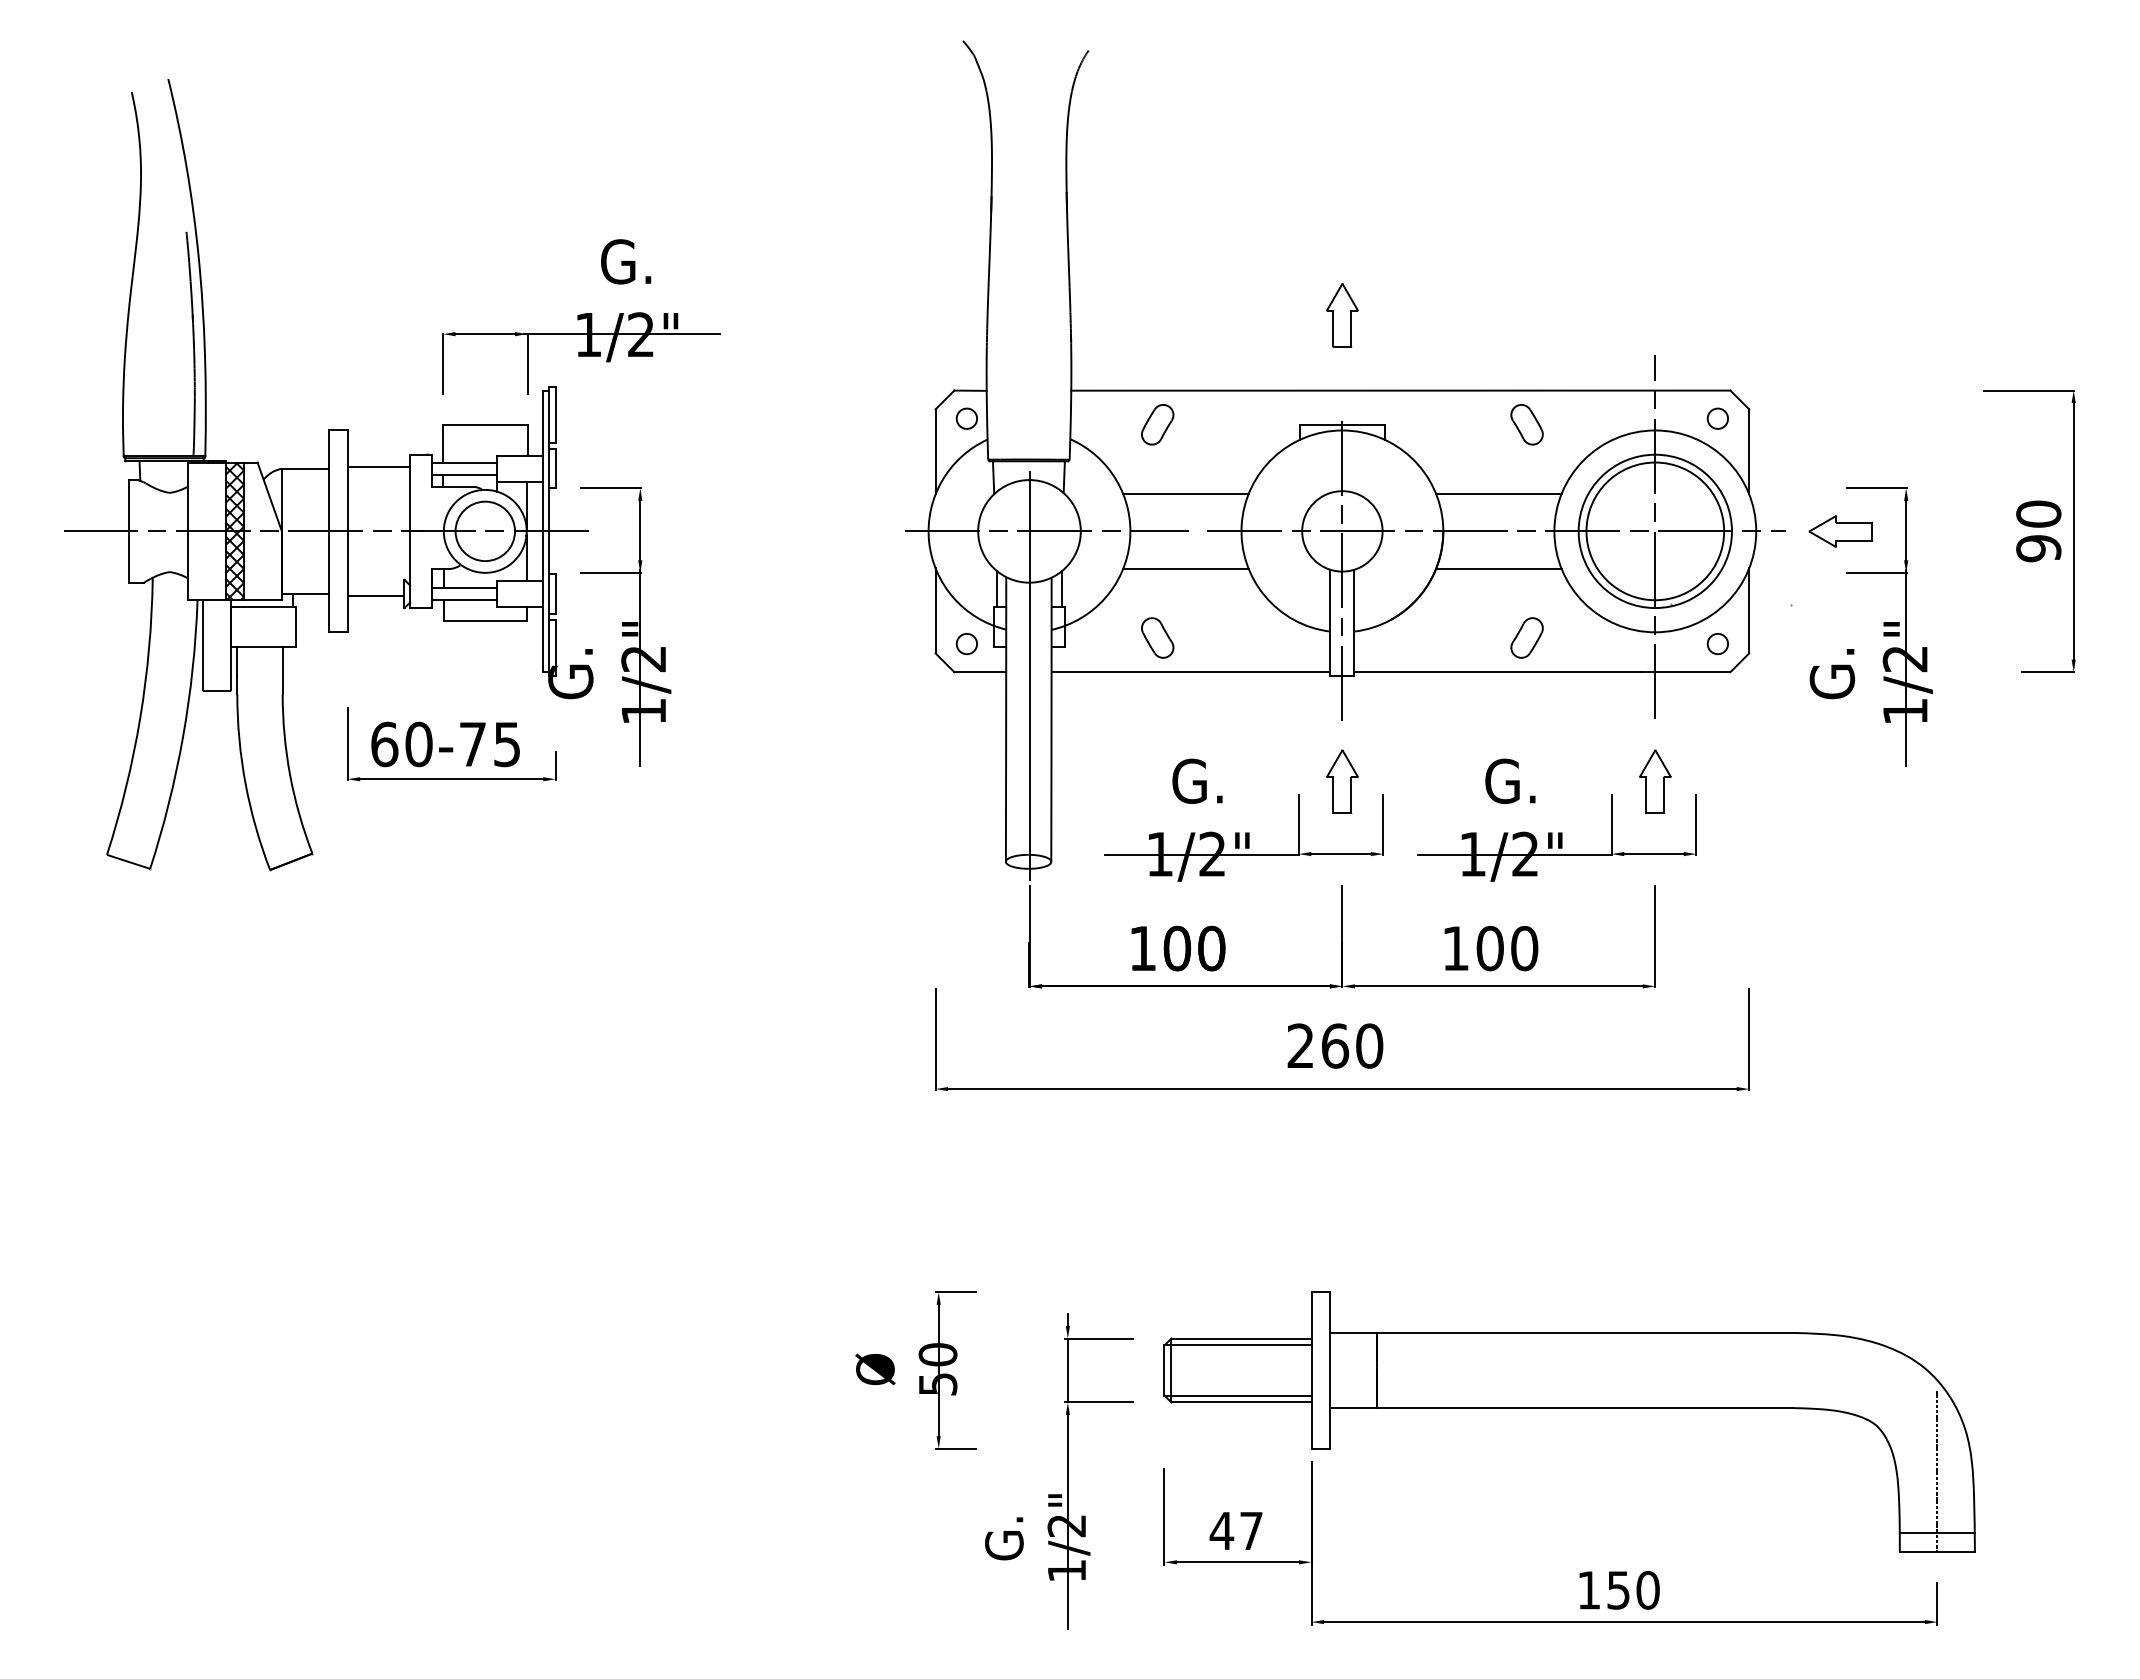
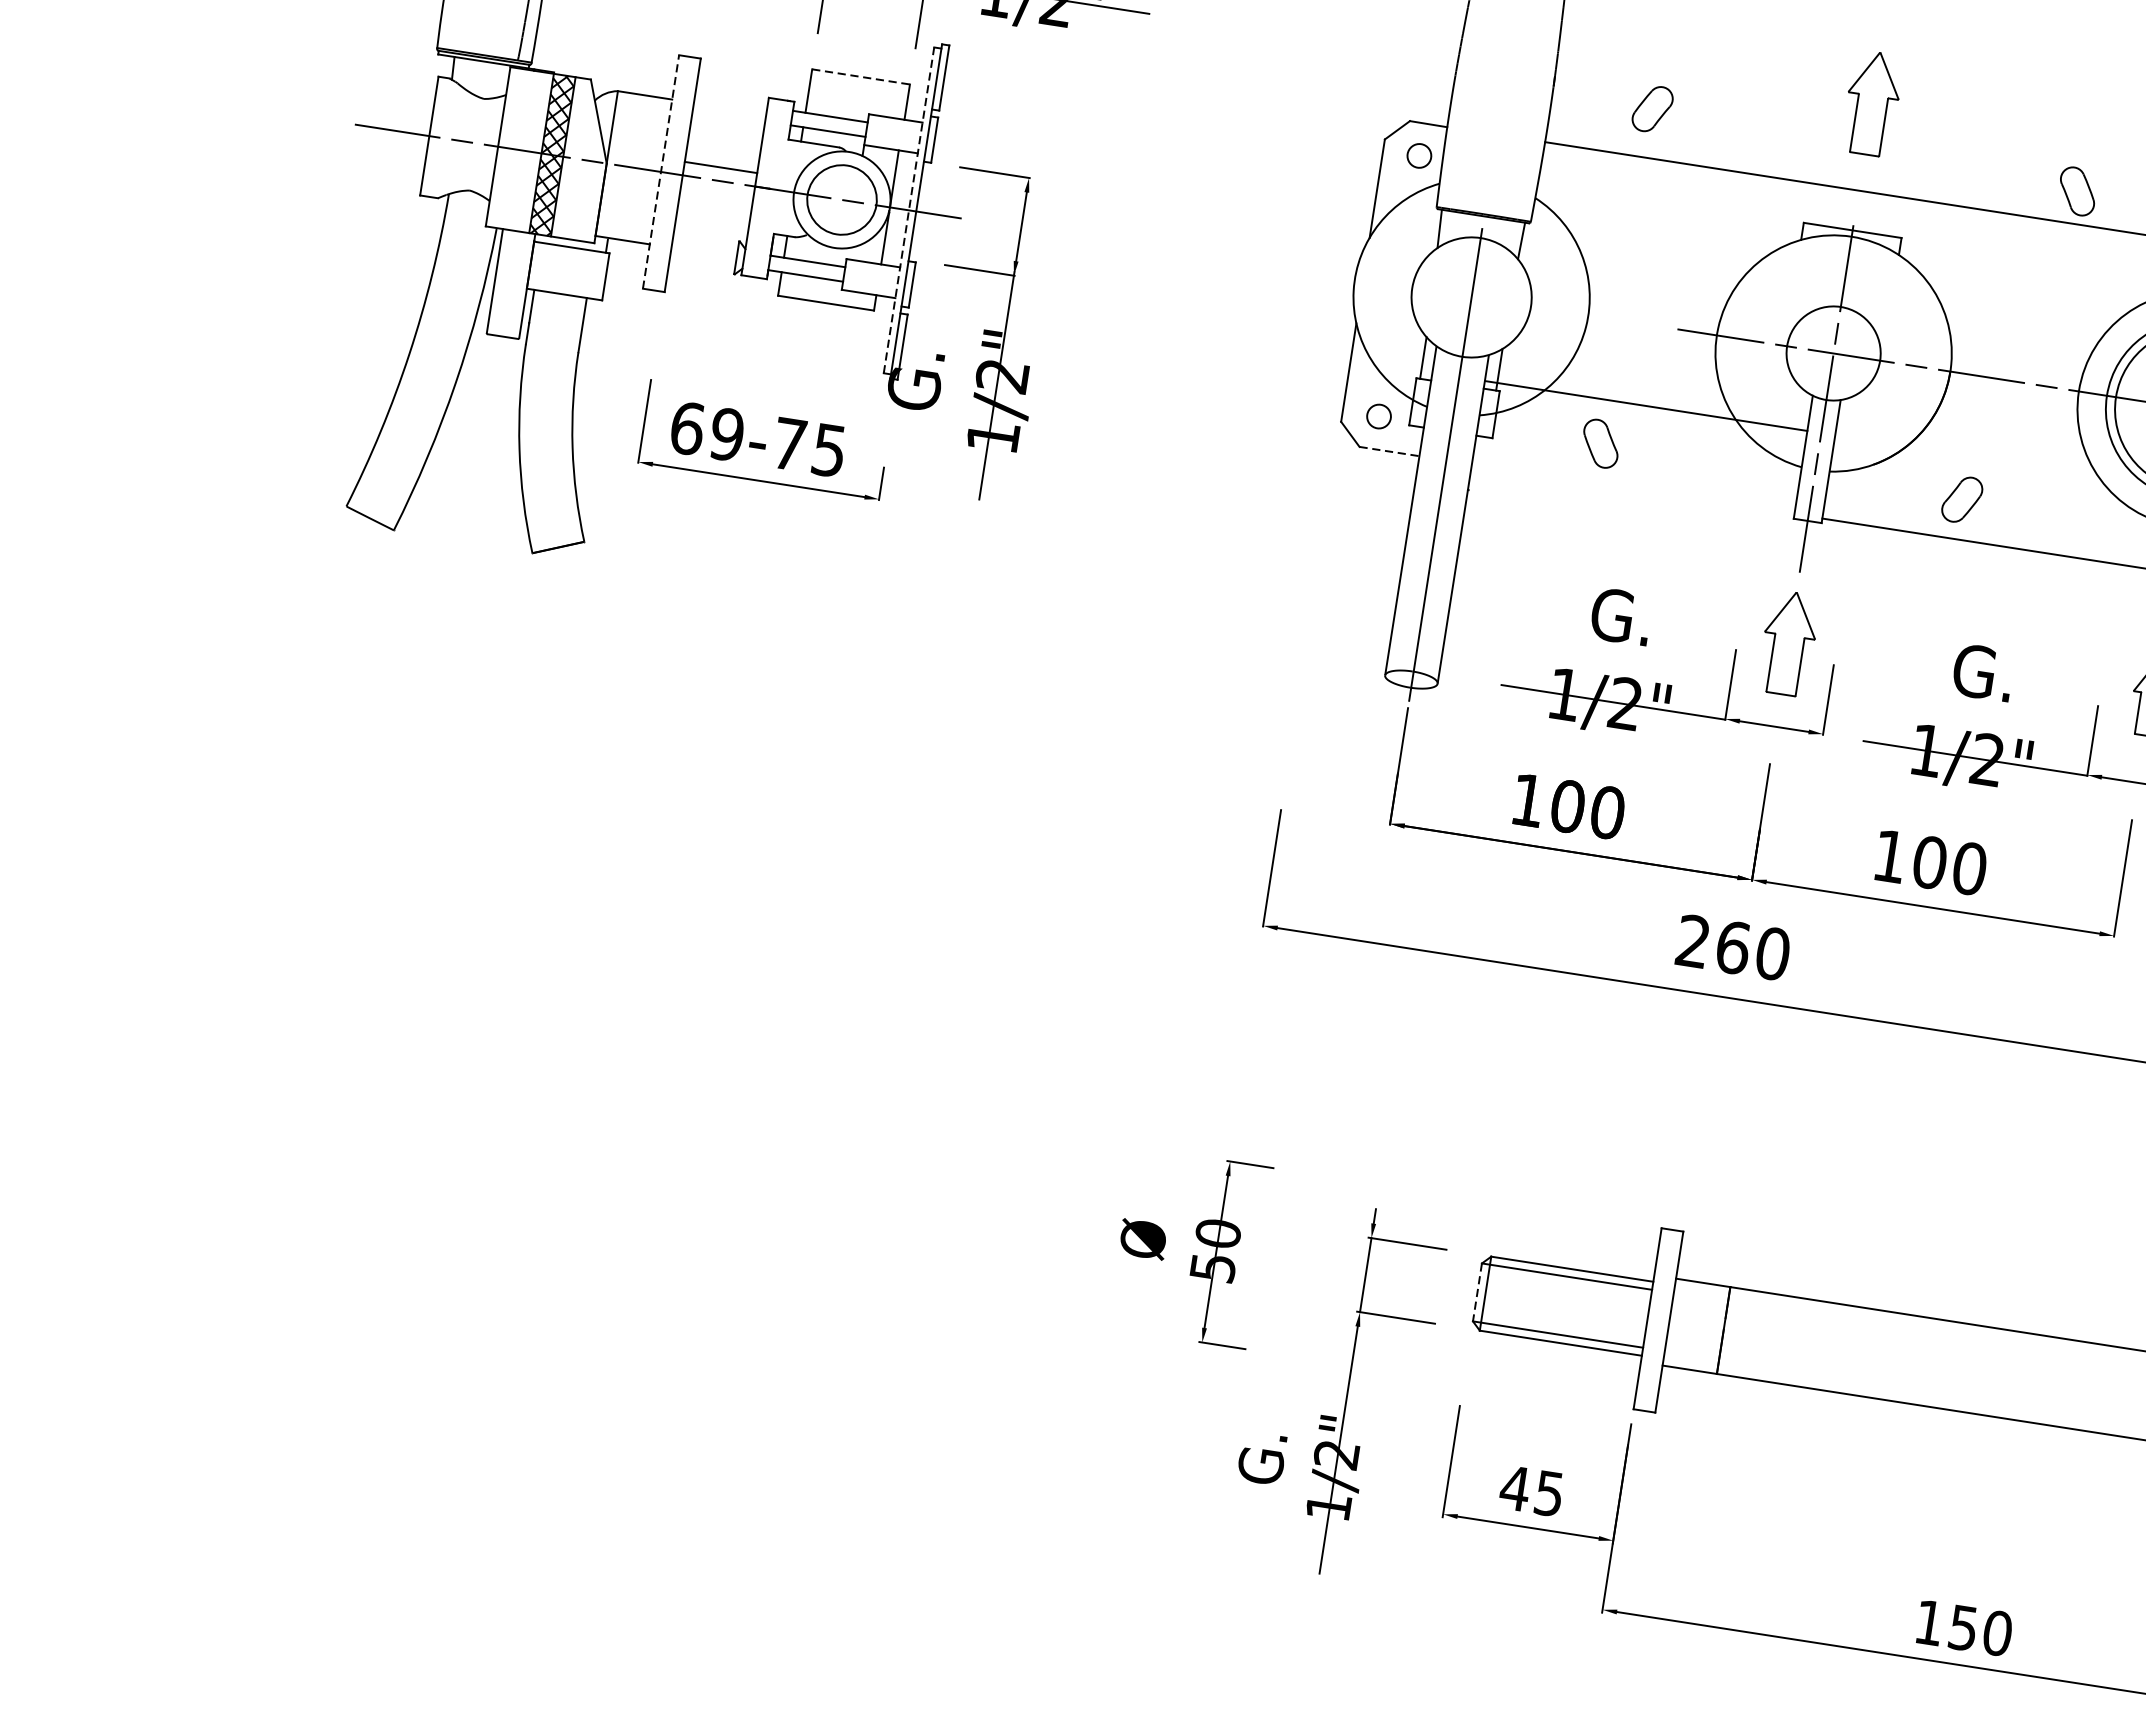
part: (1342, 315) -> (1872, 103), size x1.4
part: (1157, 424) -> (1652, 108), moved
part: (1526, 424) -> (2076, 191), moved
line: (485, 425) -> (861, 77), solid -> dashed
line: (378, 466) -> (720, 167), moved
line: (1185, 493) -> (1658, 281), removed
line: (1498, 493) -> (2021, 337), removed
line: (328, 531) -> (660, 172), solid -> dashed
line: (543, 531) -> (909, 210), solid -> dashed
line: (1046, 531) -> (1491, 300), removed
line: (1185, 568) -> (1645, 368), removed
line: (1498, 568) -> (2007, 424), removed
line: (375, 596) -> (703, 255), removed
part: (1526, 637) -> (1961, 499), moved
line: (980, 672) -> (1389, 451), solid -> dashed
line: (1191, 672) -> (1646, 406), moved
text: (418, 744) -> (726, 434), 60-75 -> 69-75
part: (1342, 781) -> (1788, 642), size x1.4
line: (1164, 1371) -> (1477, 1293), solid -> dashed
text: (1251, 1531) -> (1549, 1494), 47 -> 45

